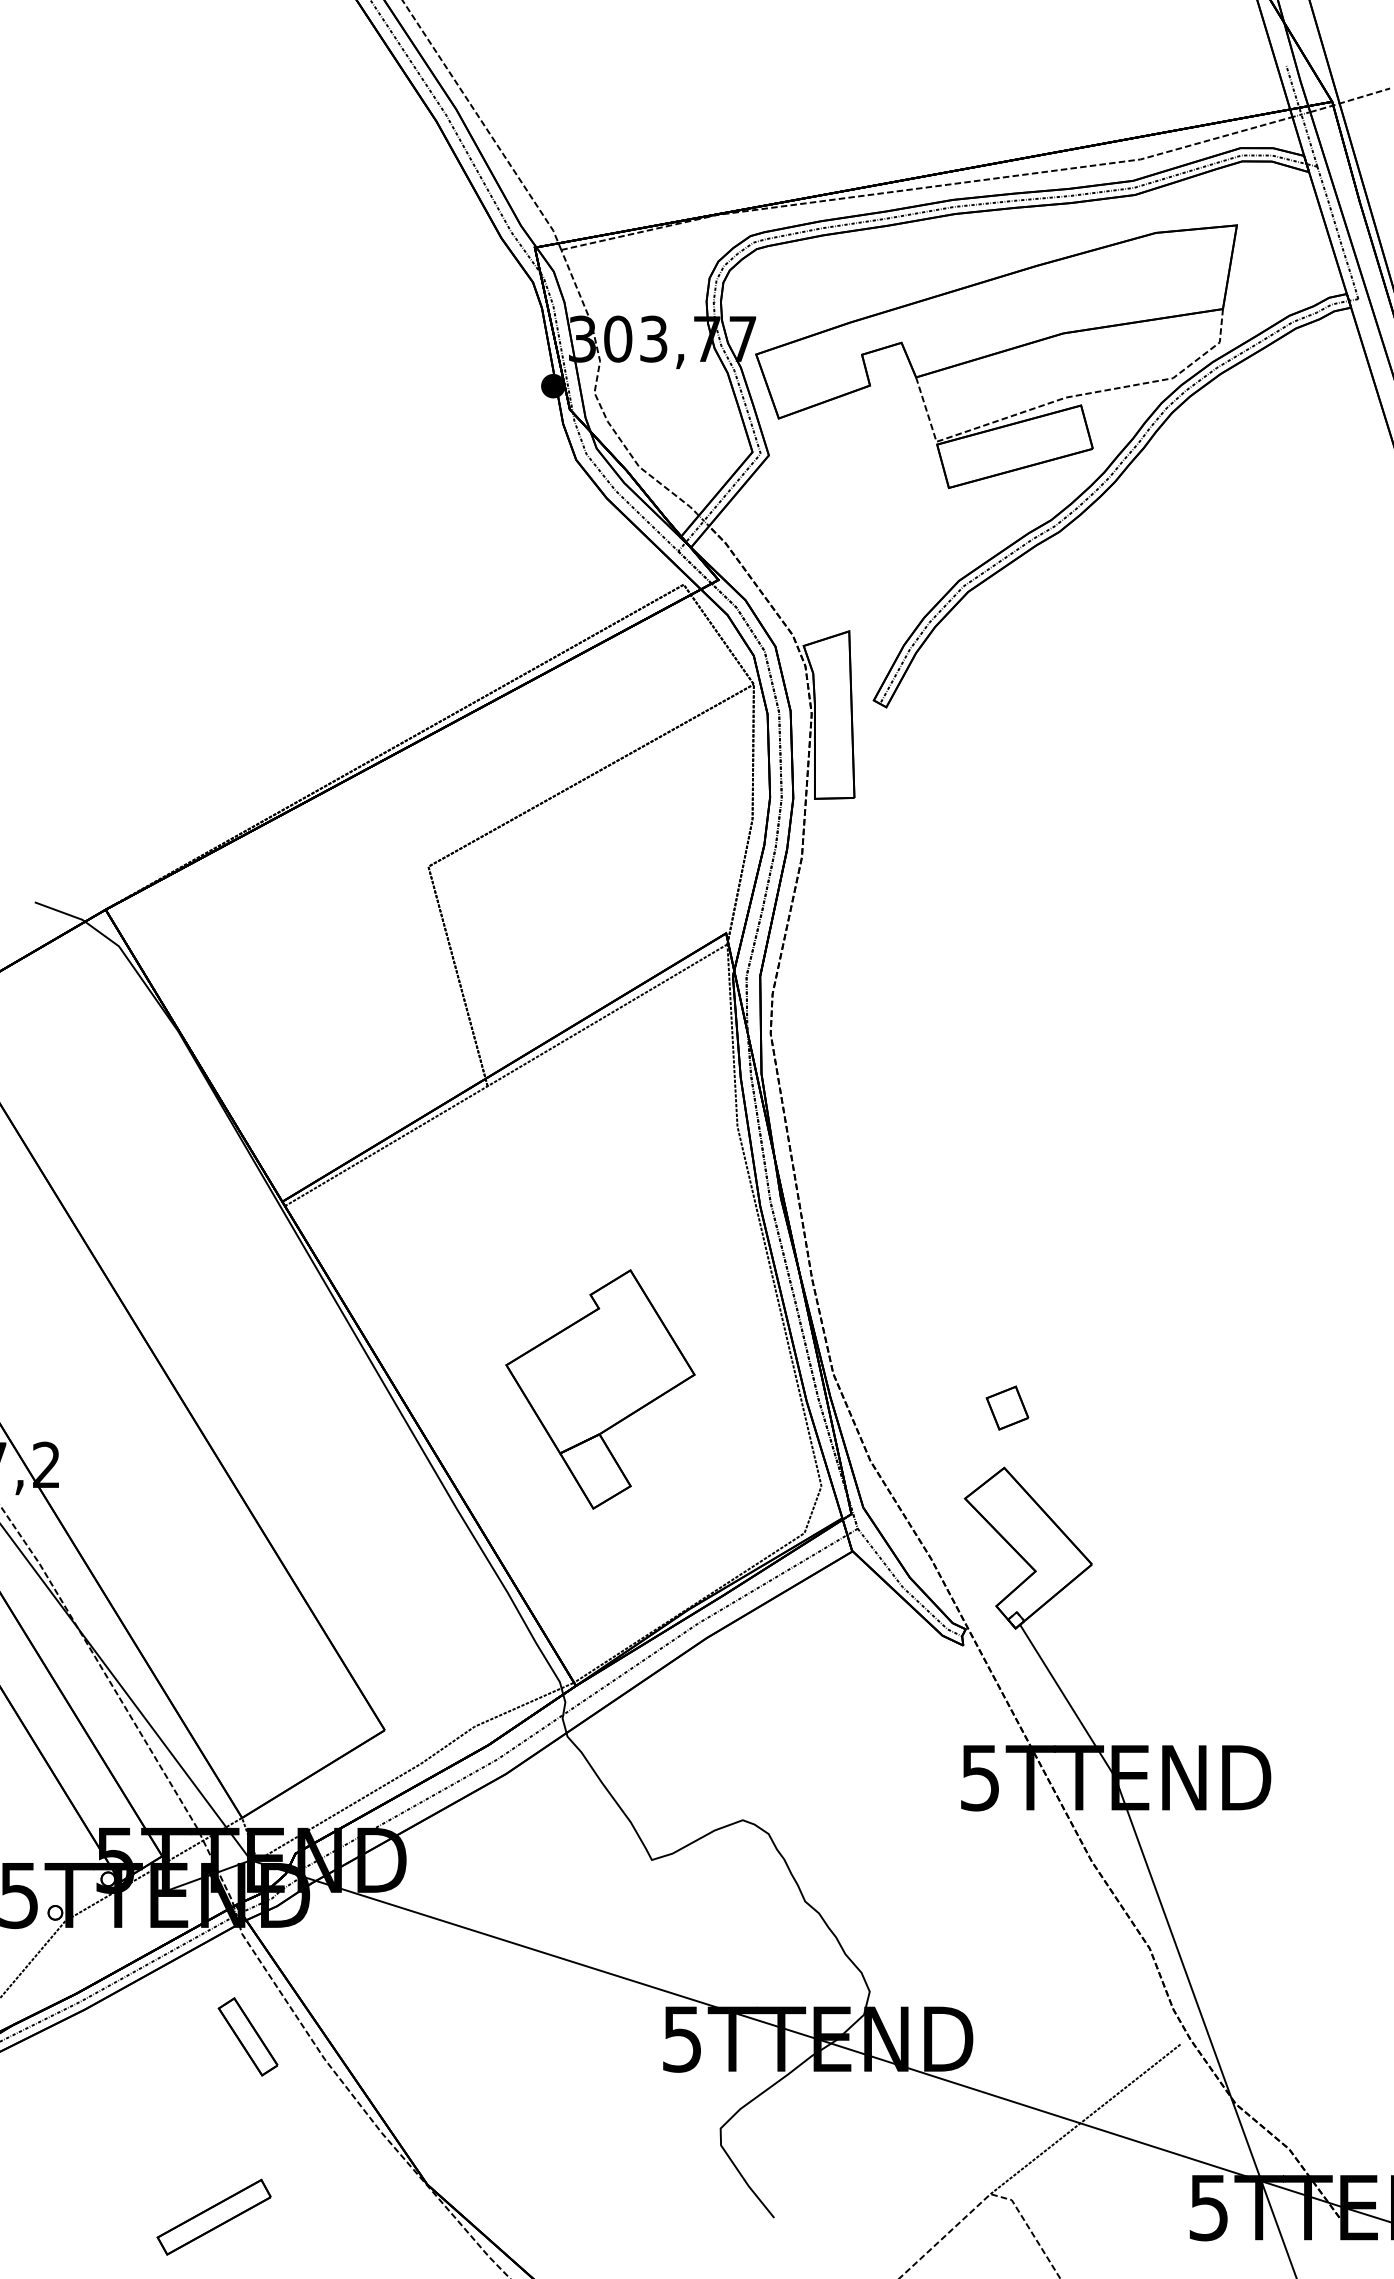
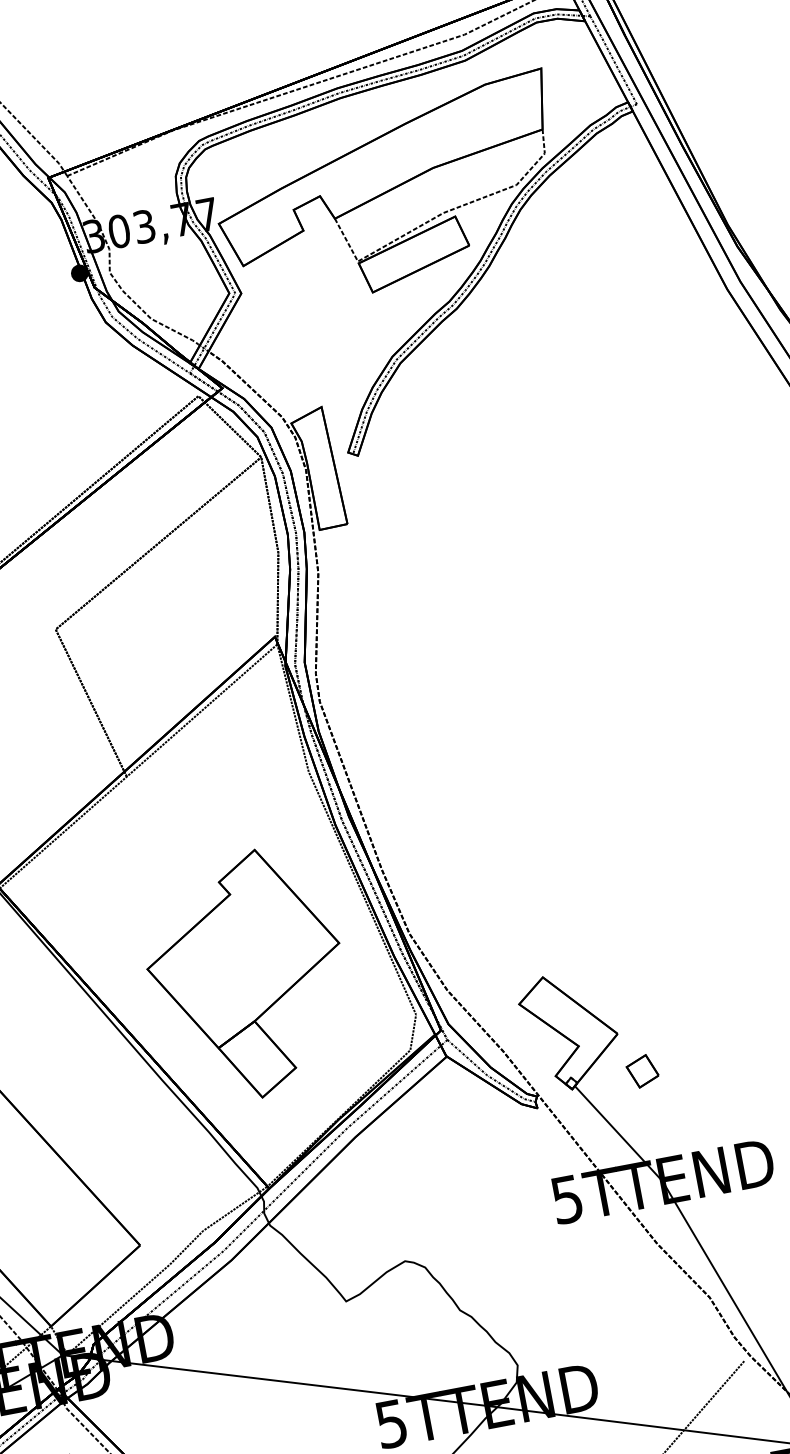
part: (600, 1389) -> (247, 975), size x1.43
part: (1007, 1407) -> (642, 1070), moved

